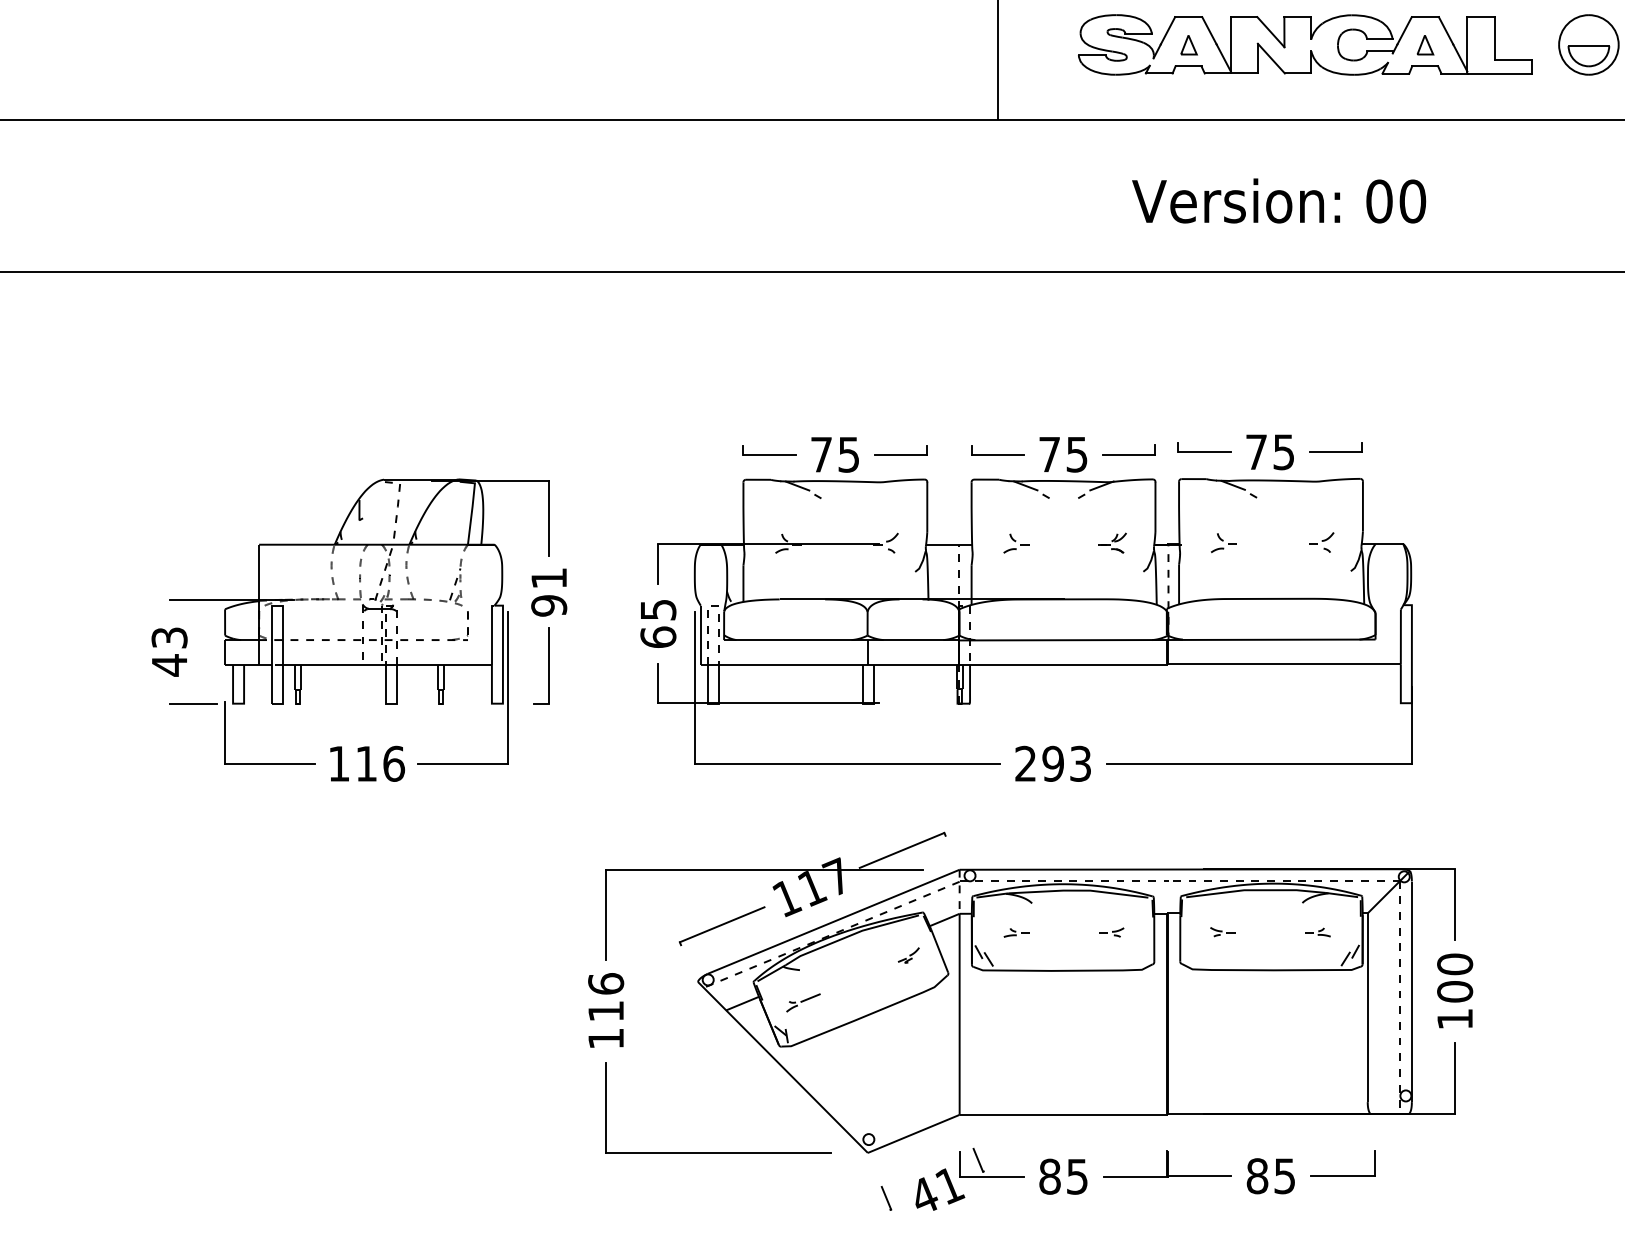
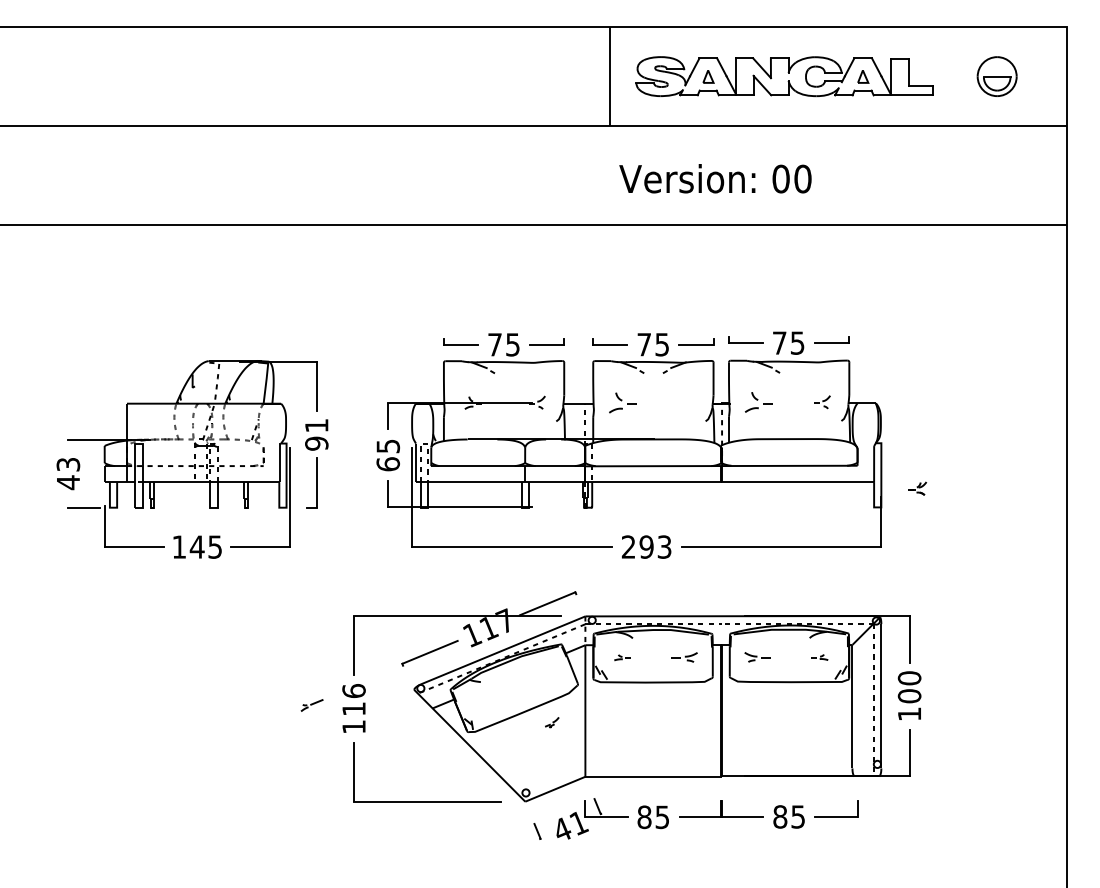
part: (1305, 44) -> (784, 76), moved
text: (1279, 200) -> (715, 178), moved
part: (1016, 542) -> (622, 402), size x1.6
part: (1112, 542) -> (917, 488), moved
part: (1222, 542) -> (757, 402), size x1.6
text: (379, 762) -> (205, 546), 116 -> 145
part: (1222, 931) -> (757, 656), size x1.6
part: (1112, 932) -> (685, 657), size x1.6
part: (909, 955) -> (552, 722), moved
part: (802, 1002) -> (311, 705), moved

